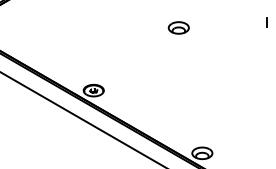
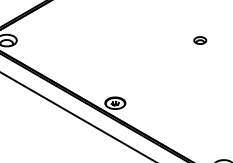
part: (178, 27) -> (200, 40), size x0.6

